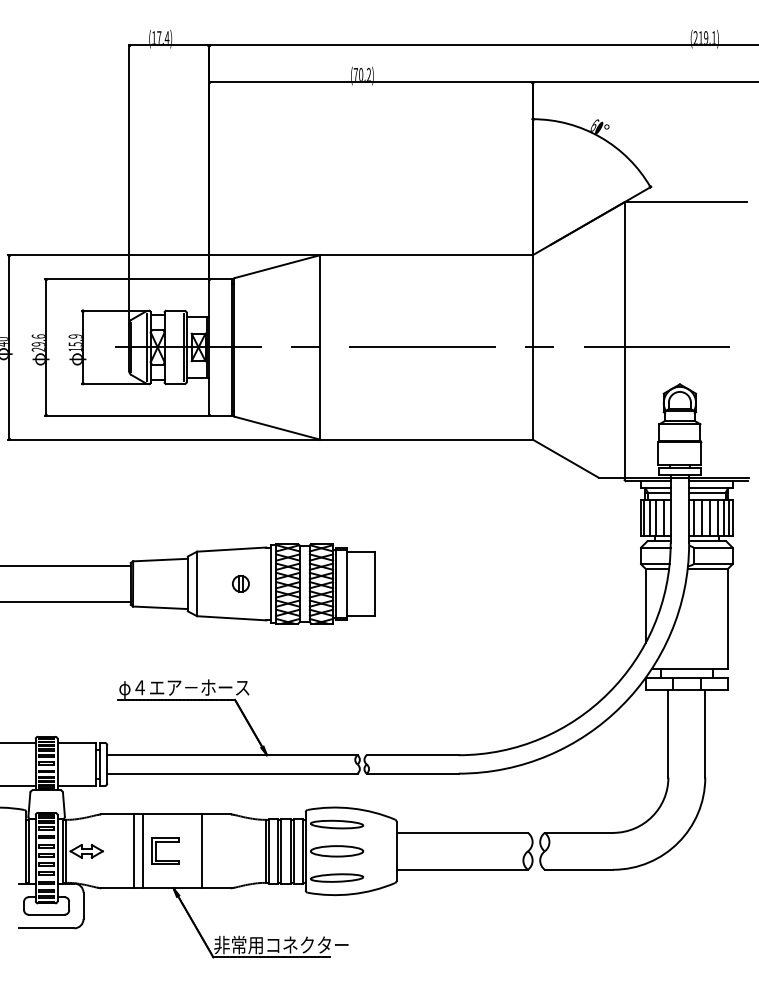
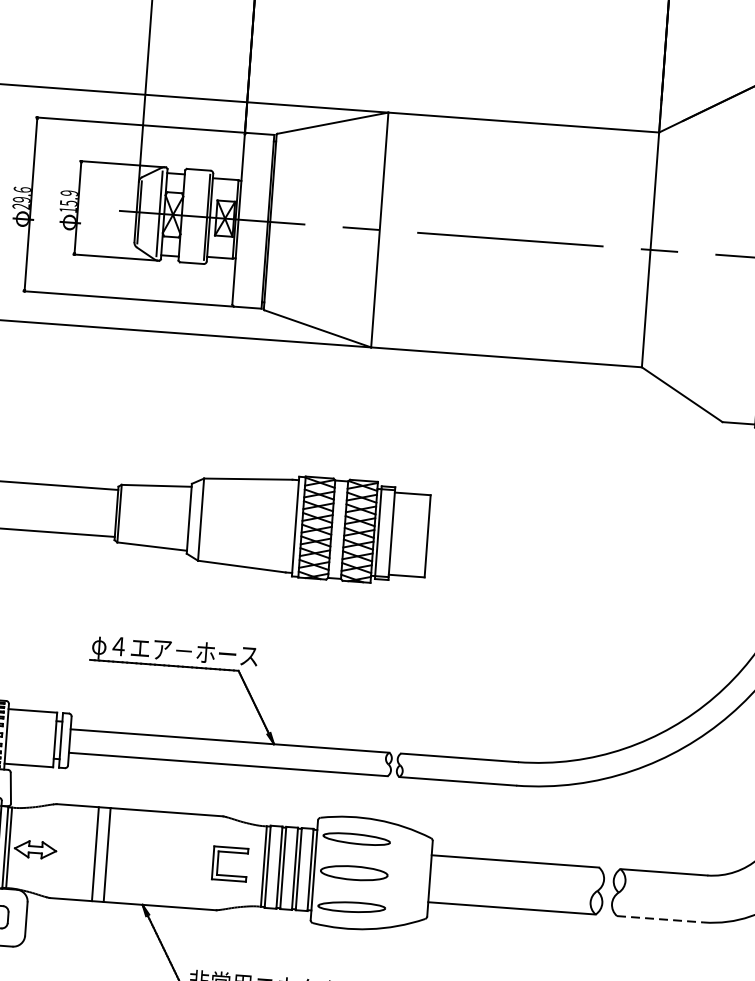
part: (240, 583) -> (256, 523), removed
part: (165, 842) -> (230, 852), moved
line: (201, 851) -> (181, 860), removed
line: (579, 869) -> (661, 918), solid -> dashed

